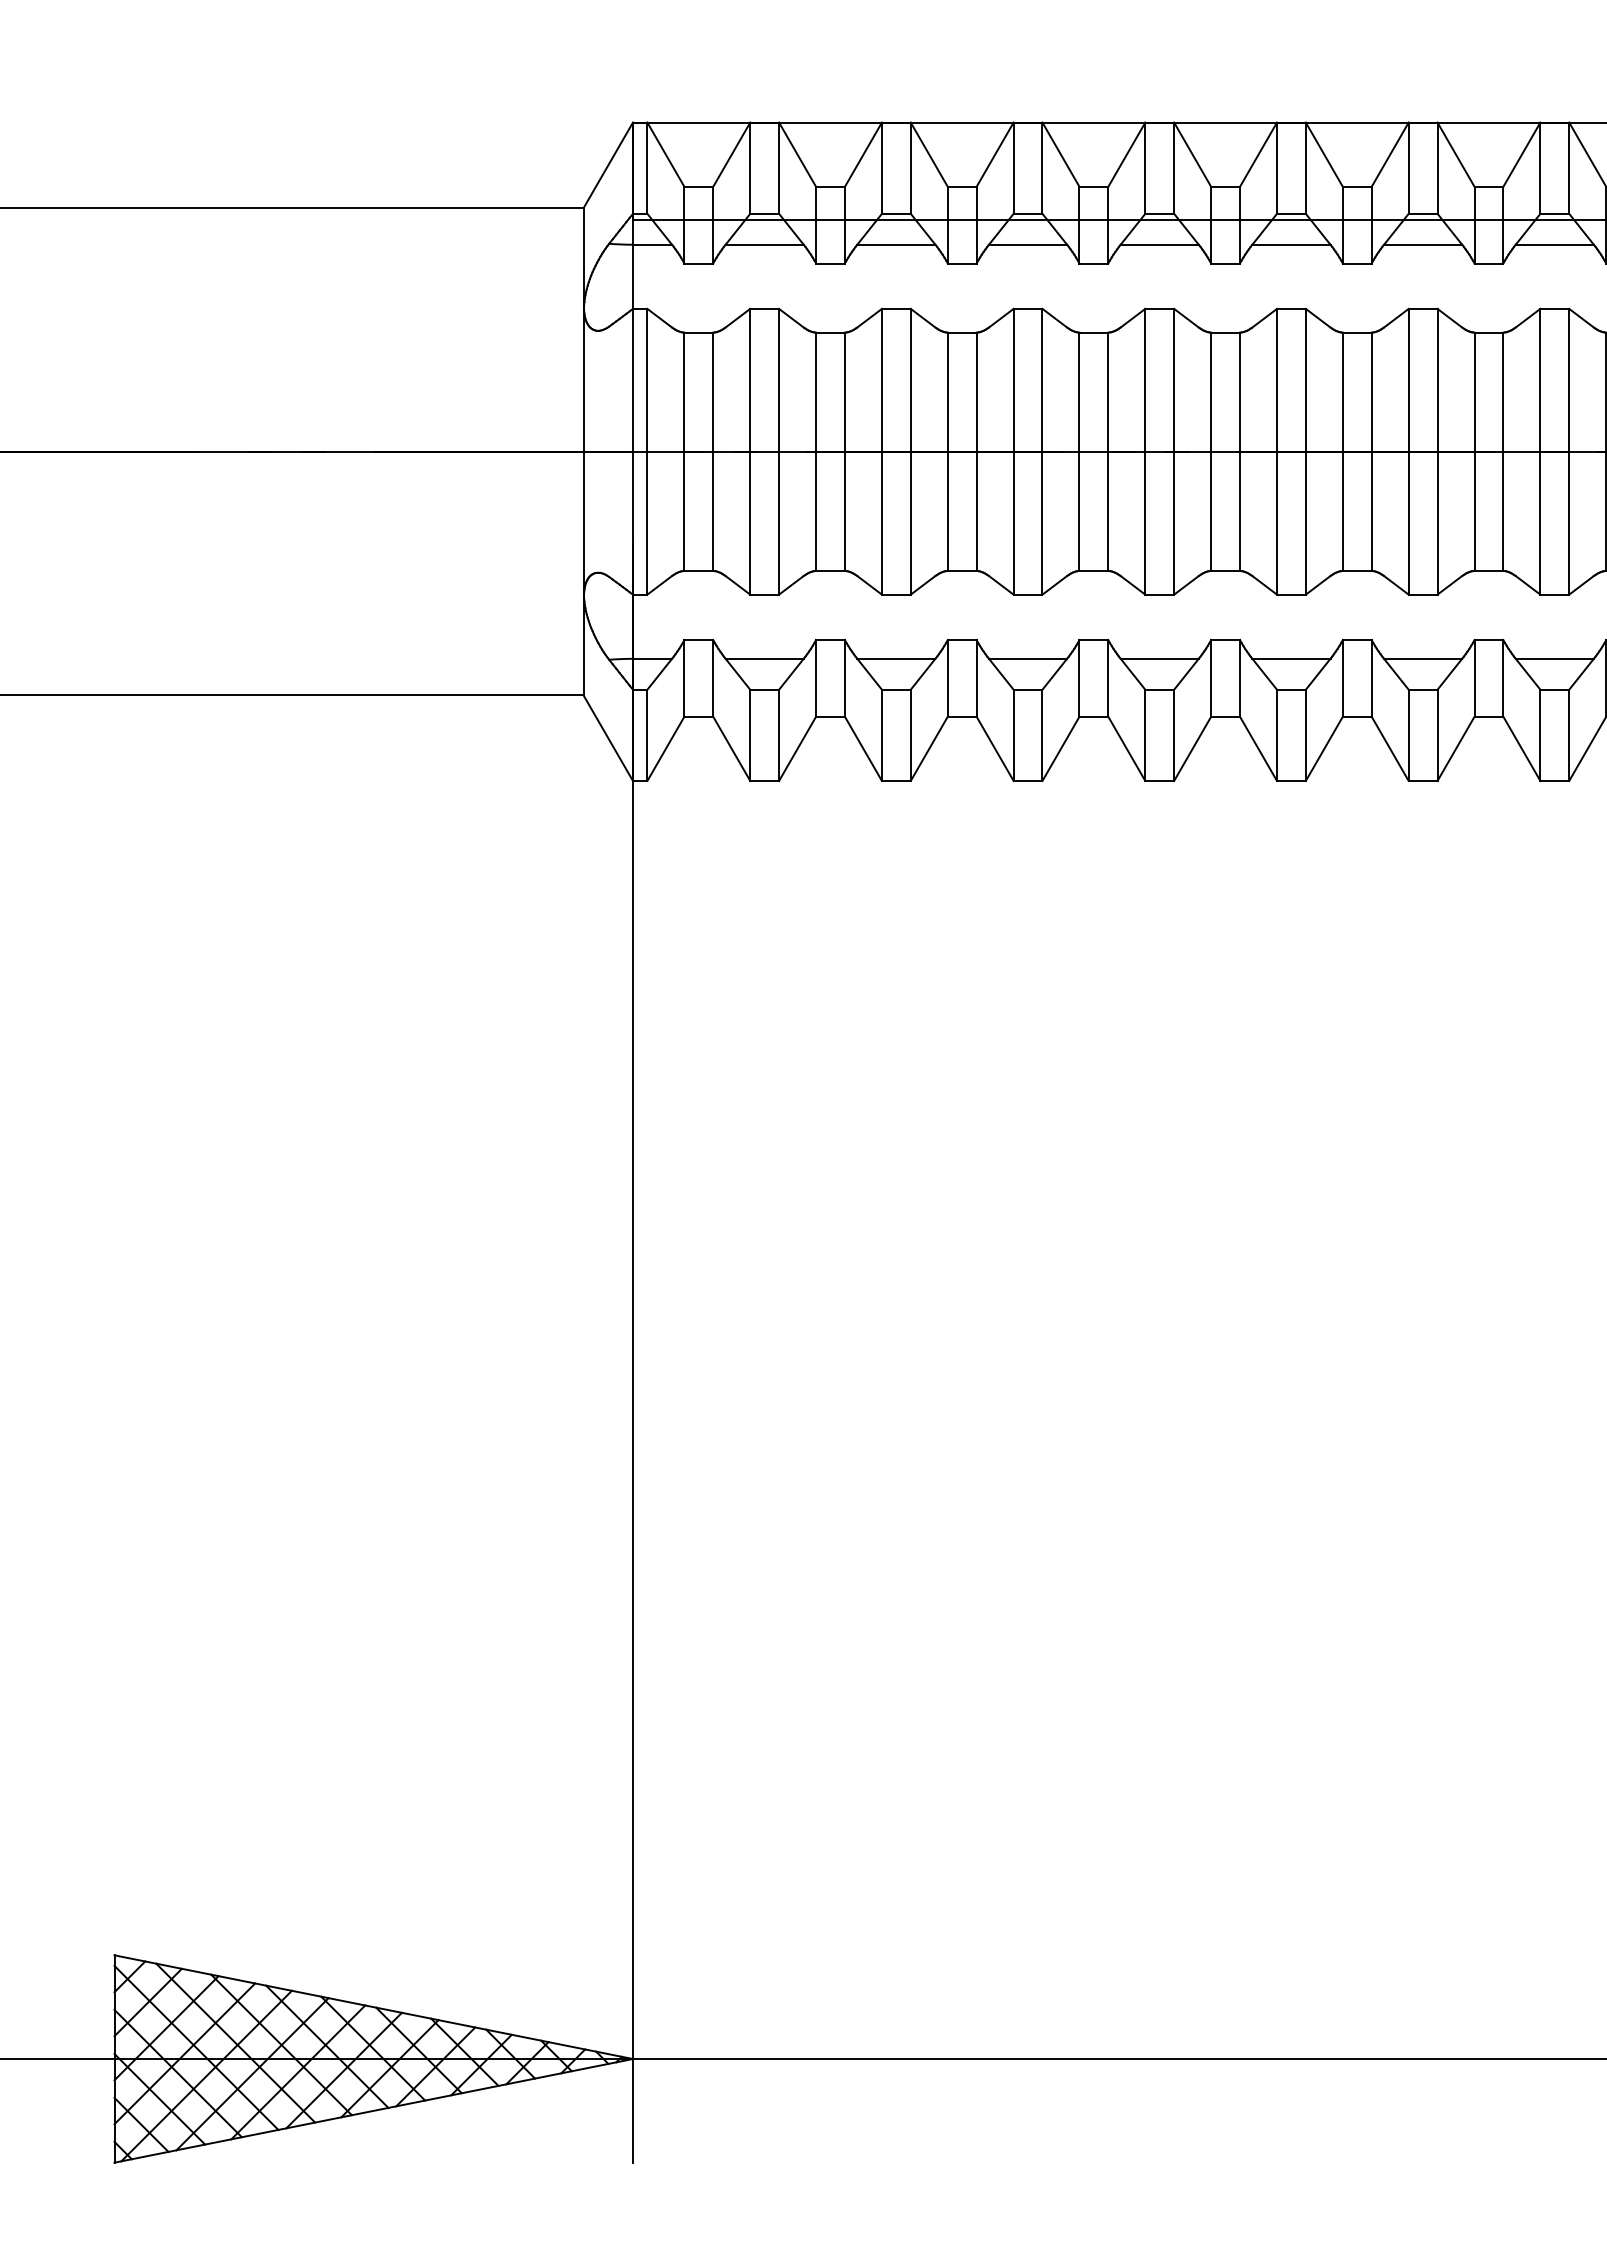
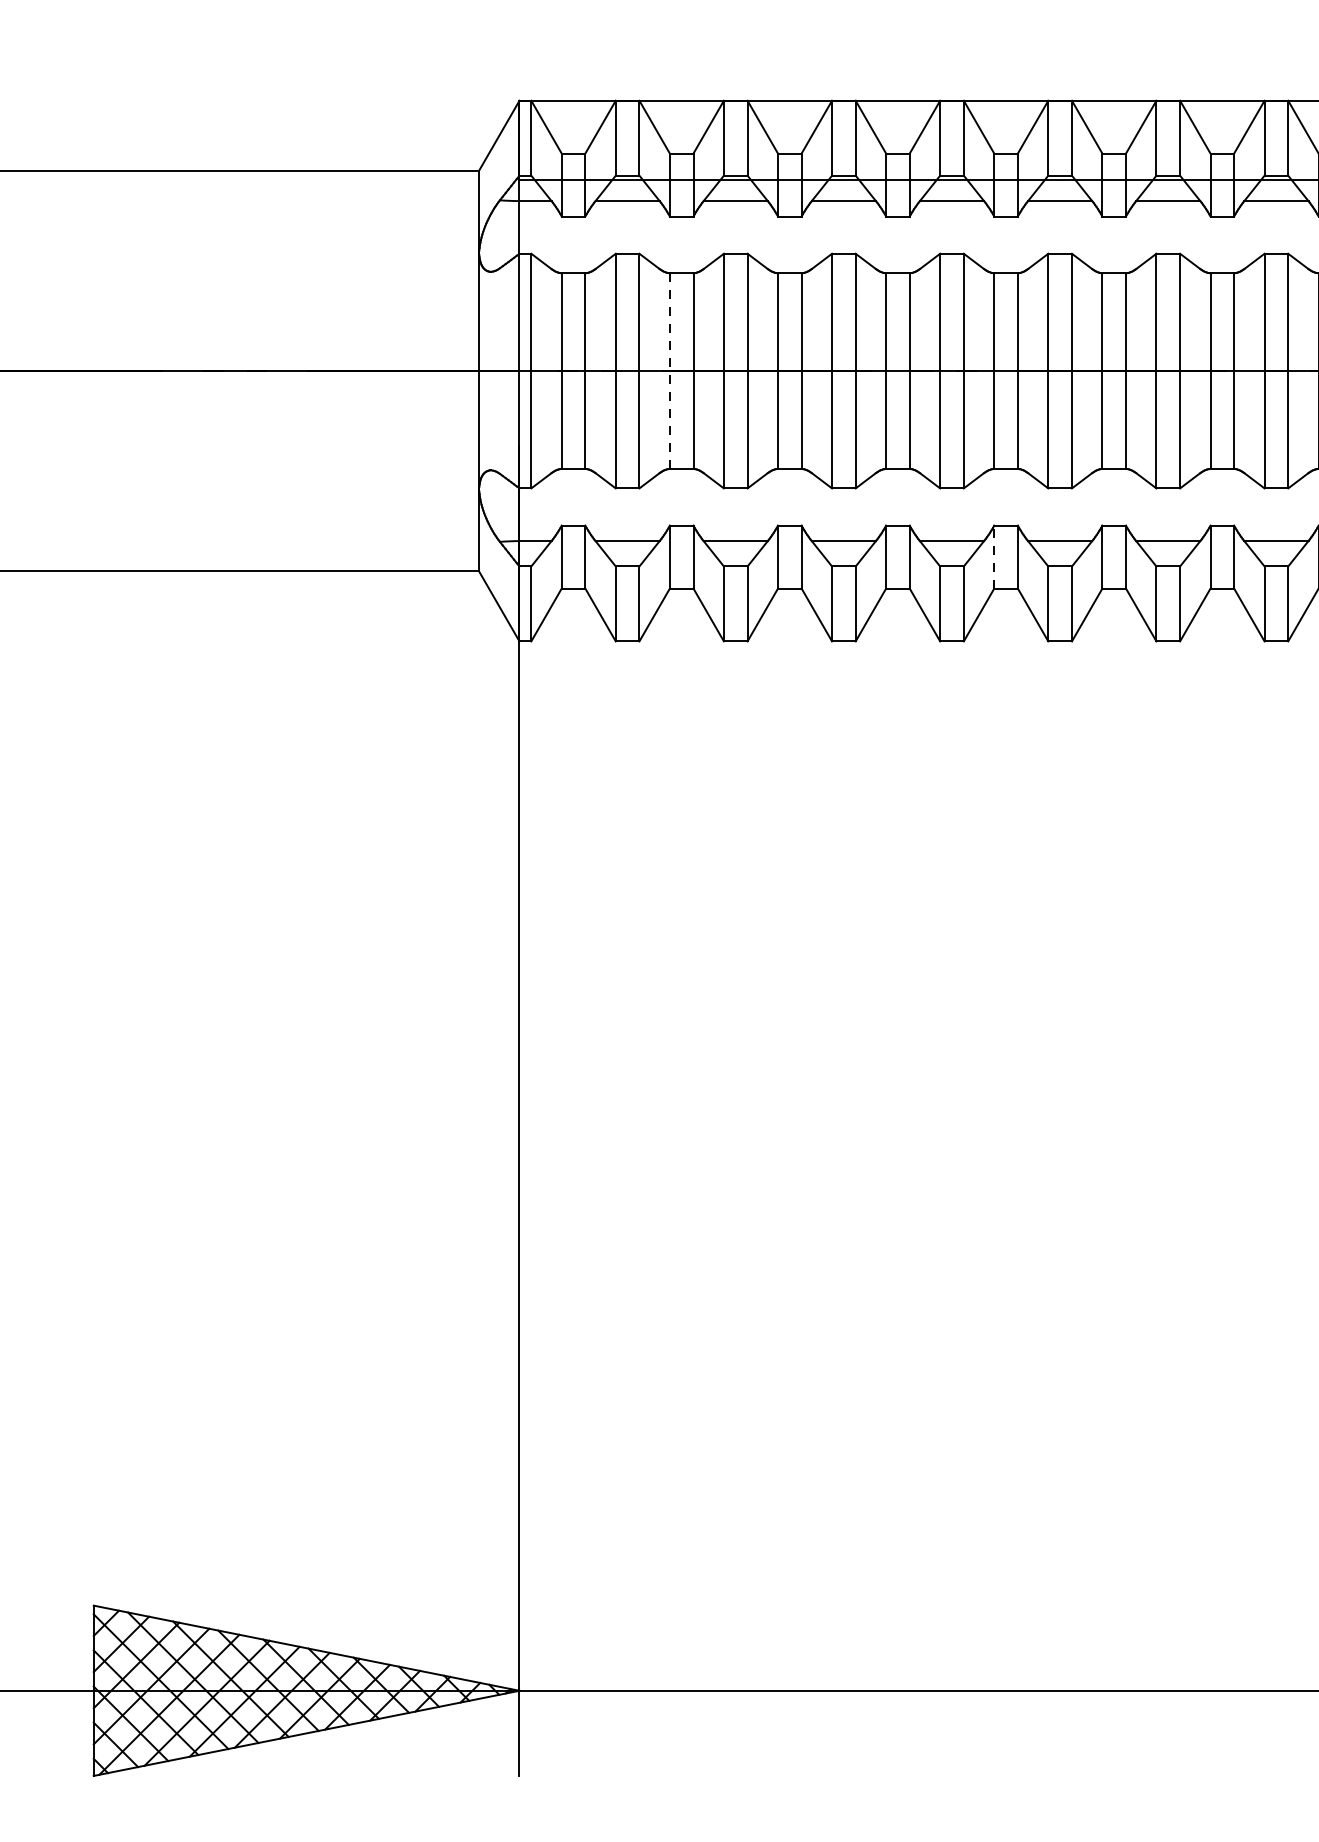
line: (816, 451) -> (670, 370), solid -> dashed
line: (1211, 677) -> (994, 556), solid -> dashed

